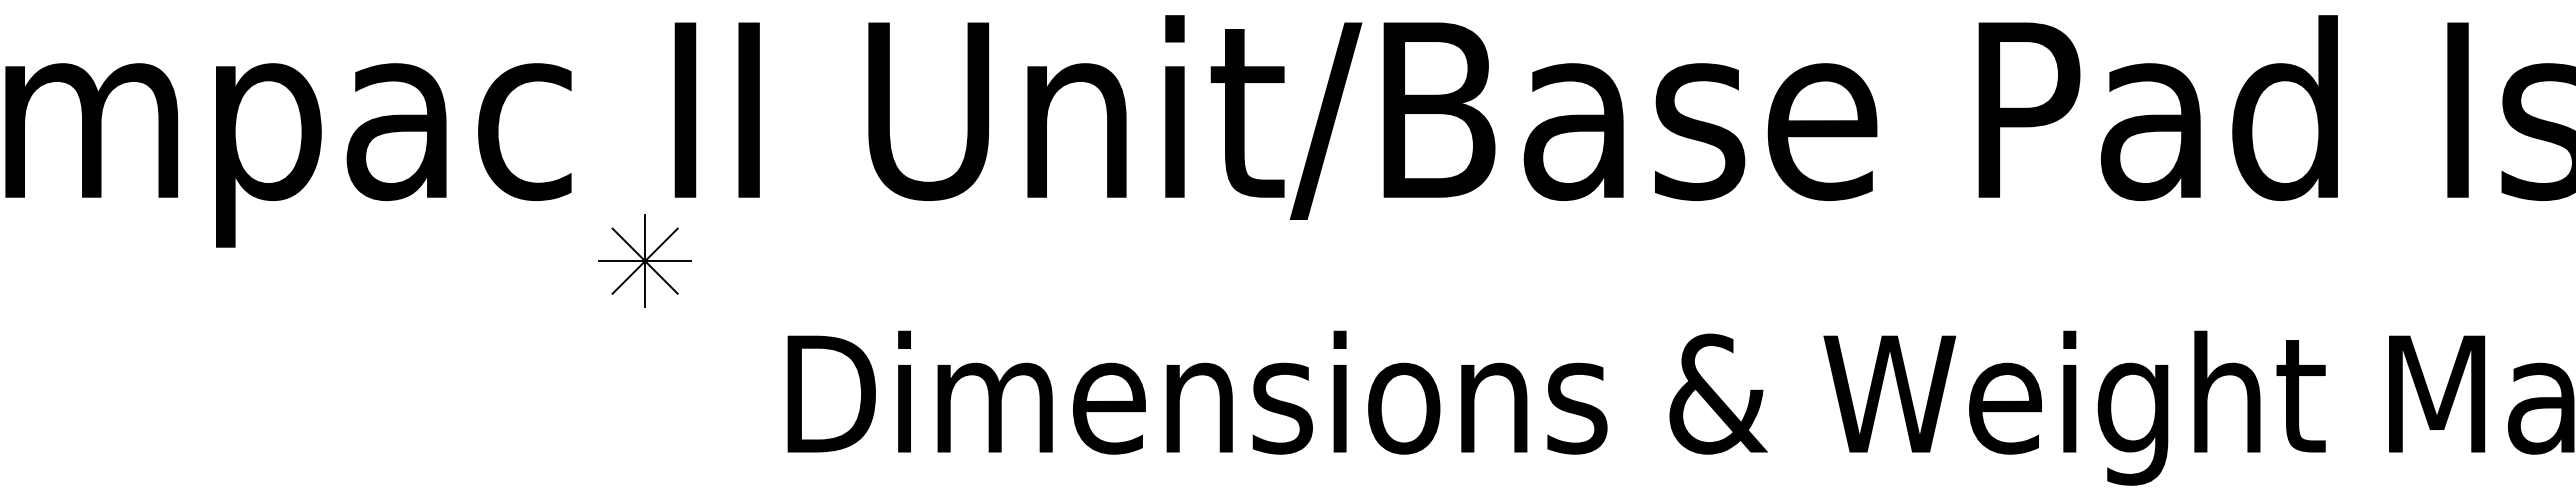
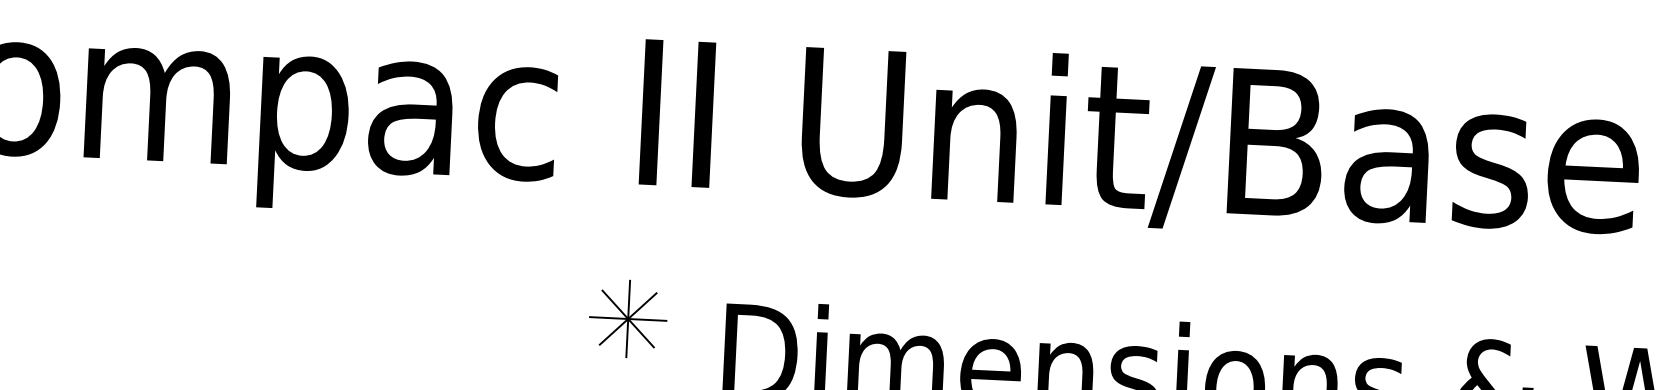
part: (644, 260) -> (627, 318), moved

